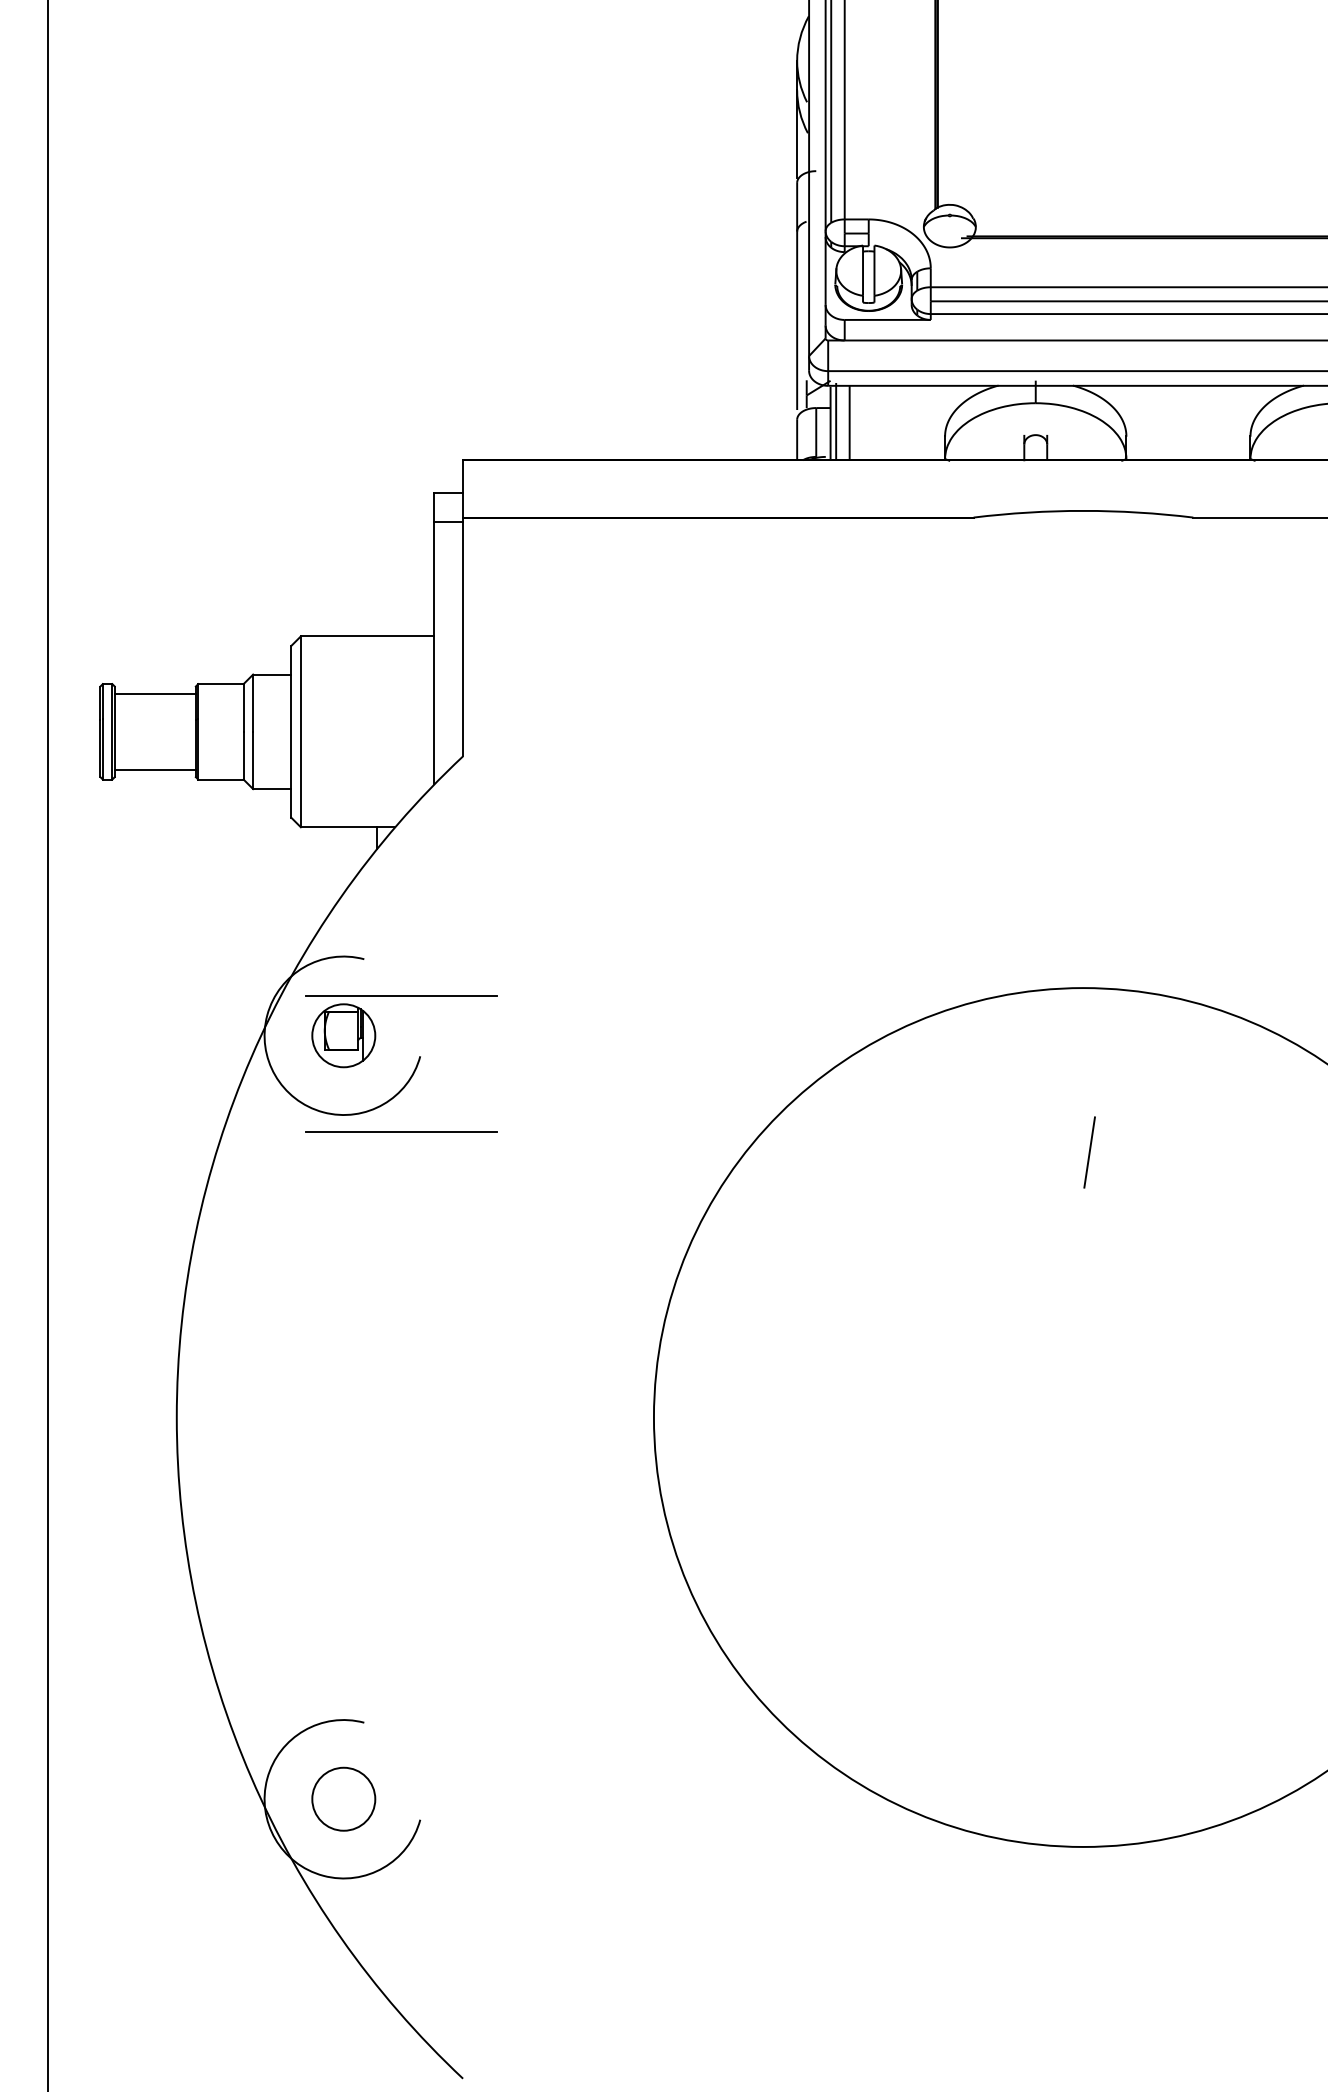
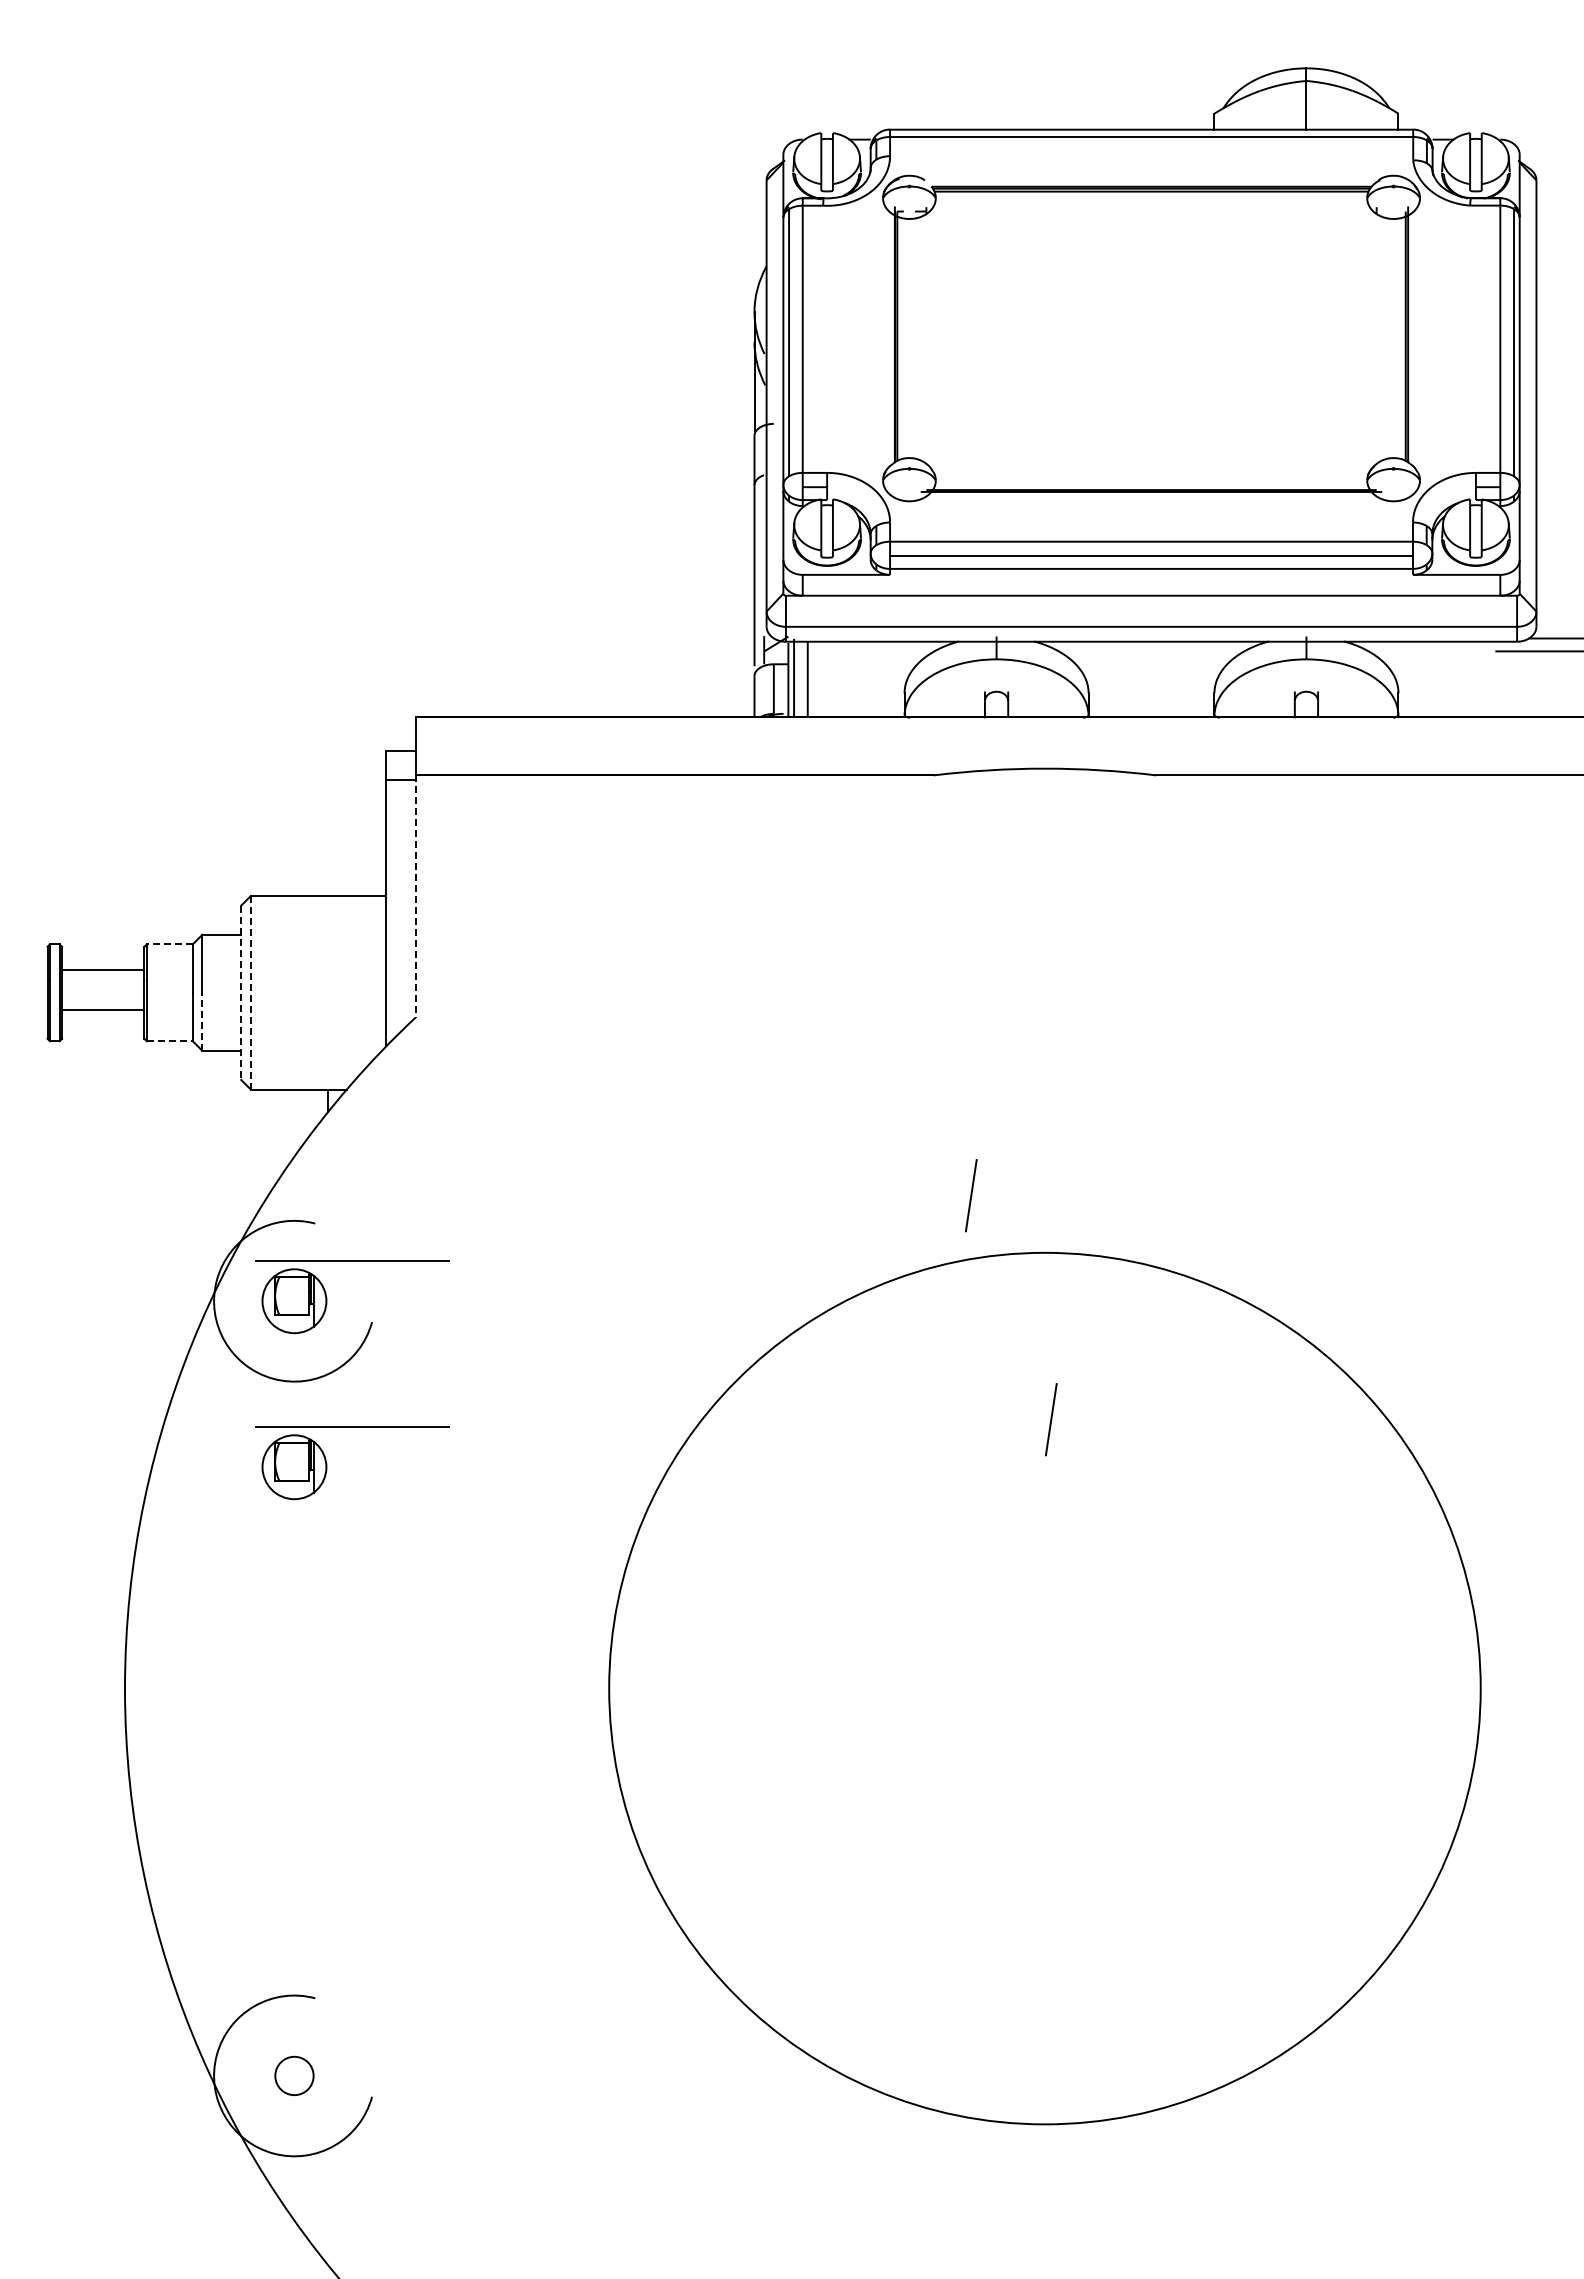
line: (463, 637) -> (415, 897), solid -> dashed
line: (220, 684) -> (169, 944), solid -> dashed
line: (155, 694) -> (103, 1010), moved
line: (300, 731) -> (250, 992), solid -> dashed
line: (291, 732) -> (241, 993), solid -> dashed
line: (253, 760) -> (202, 1021), solid -> dashed
line: (155, 769) -> (103, 969), moved
line: (221, 779) -> (170, 1041), solid -> dashed
line: (1011, 931) -> (971, 1195), added
line: (400, 1130) -> (352, 1397), removed
part: (376, 1195) -> (327, 1463), added
circle: (343, 1798) -> (294, 2075), size x0.6

